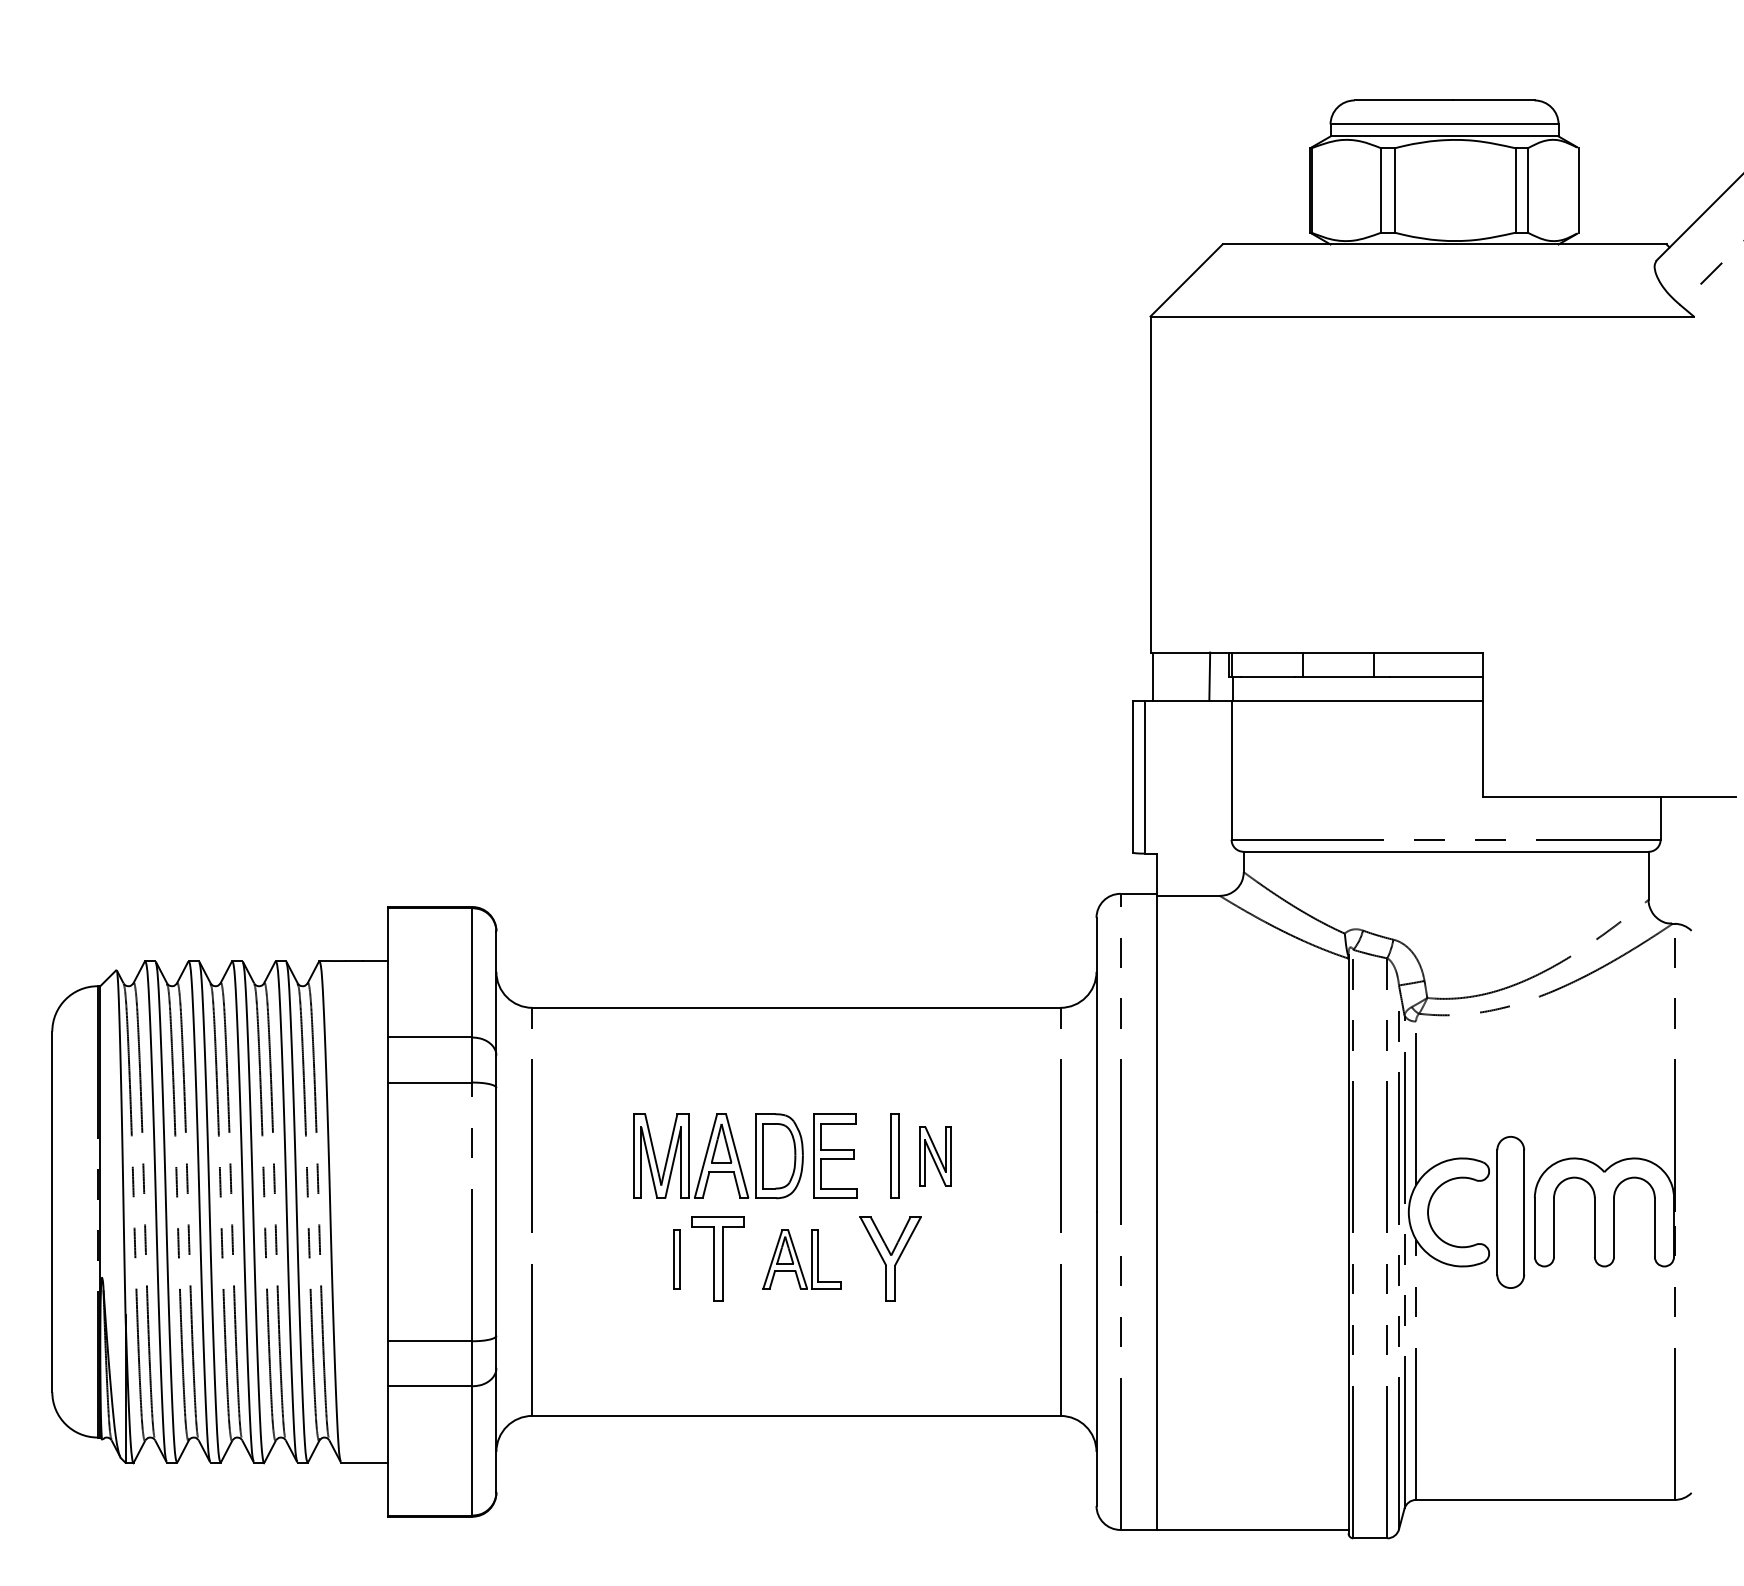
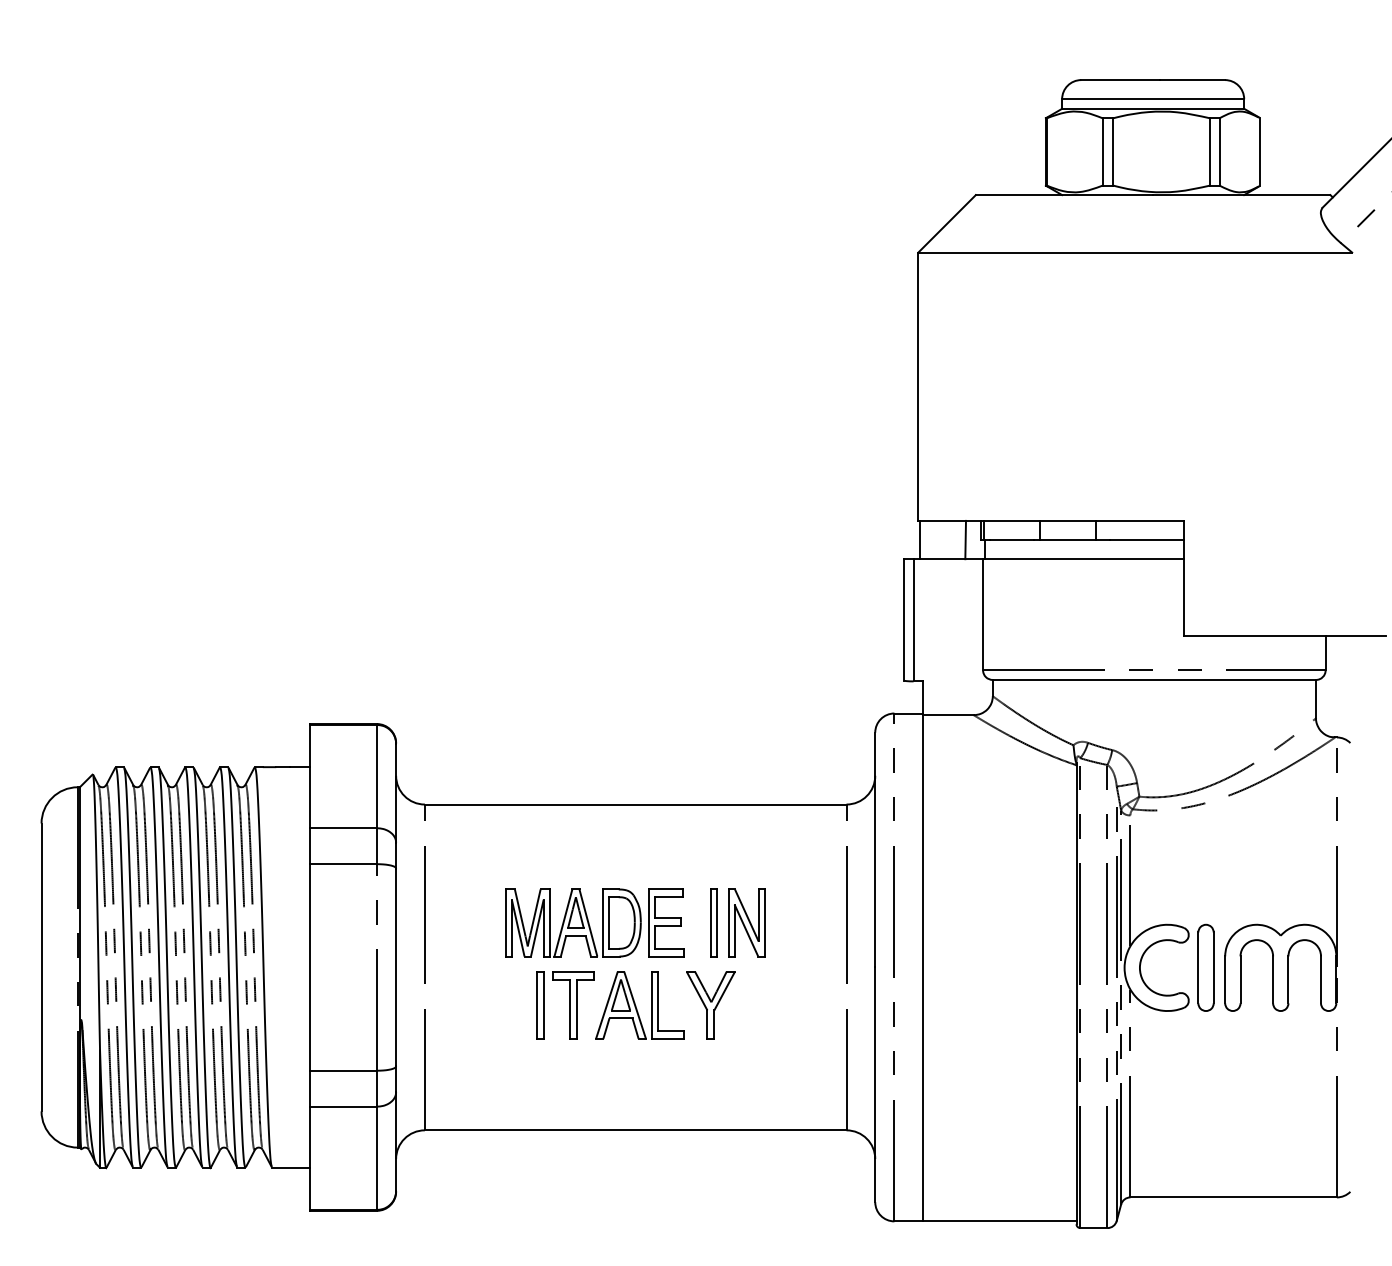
part: (935, 1155) -> (746, 922), size x1.43
part: (1510, 1212) -> (1205, 967), size x0.71
part: (677, 1258) -> (540, 1004), size x1.43
part: (801, 1258) -> (639, 1004), size x1.43

